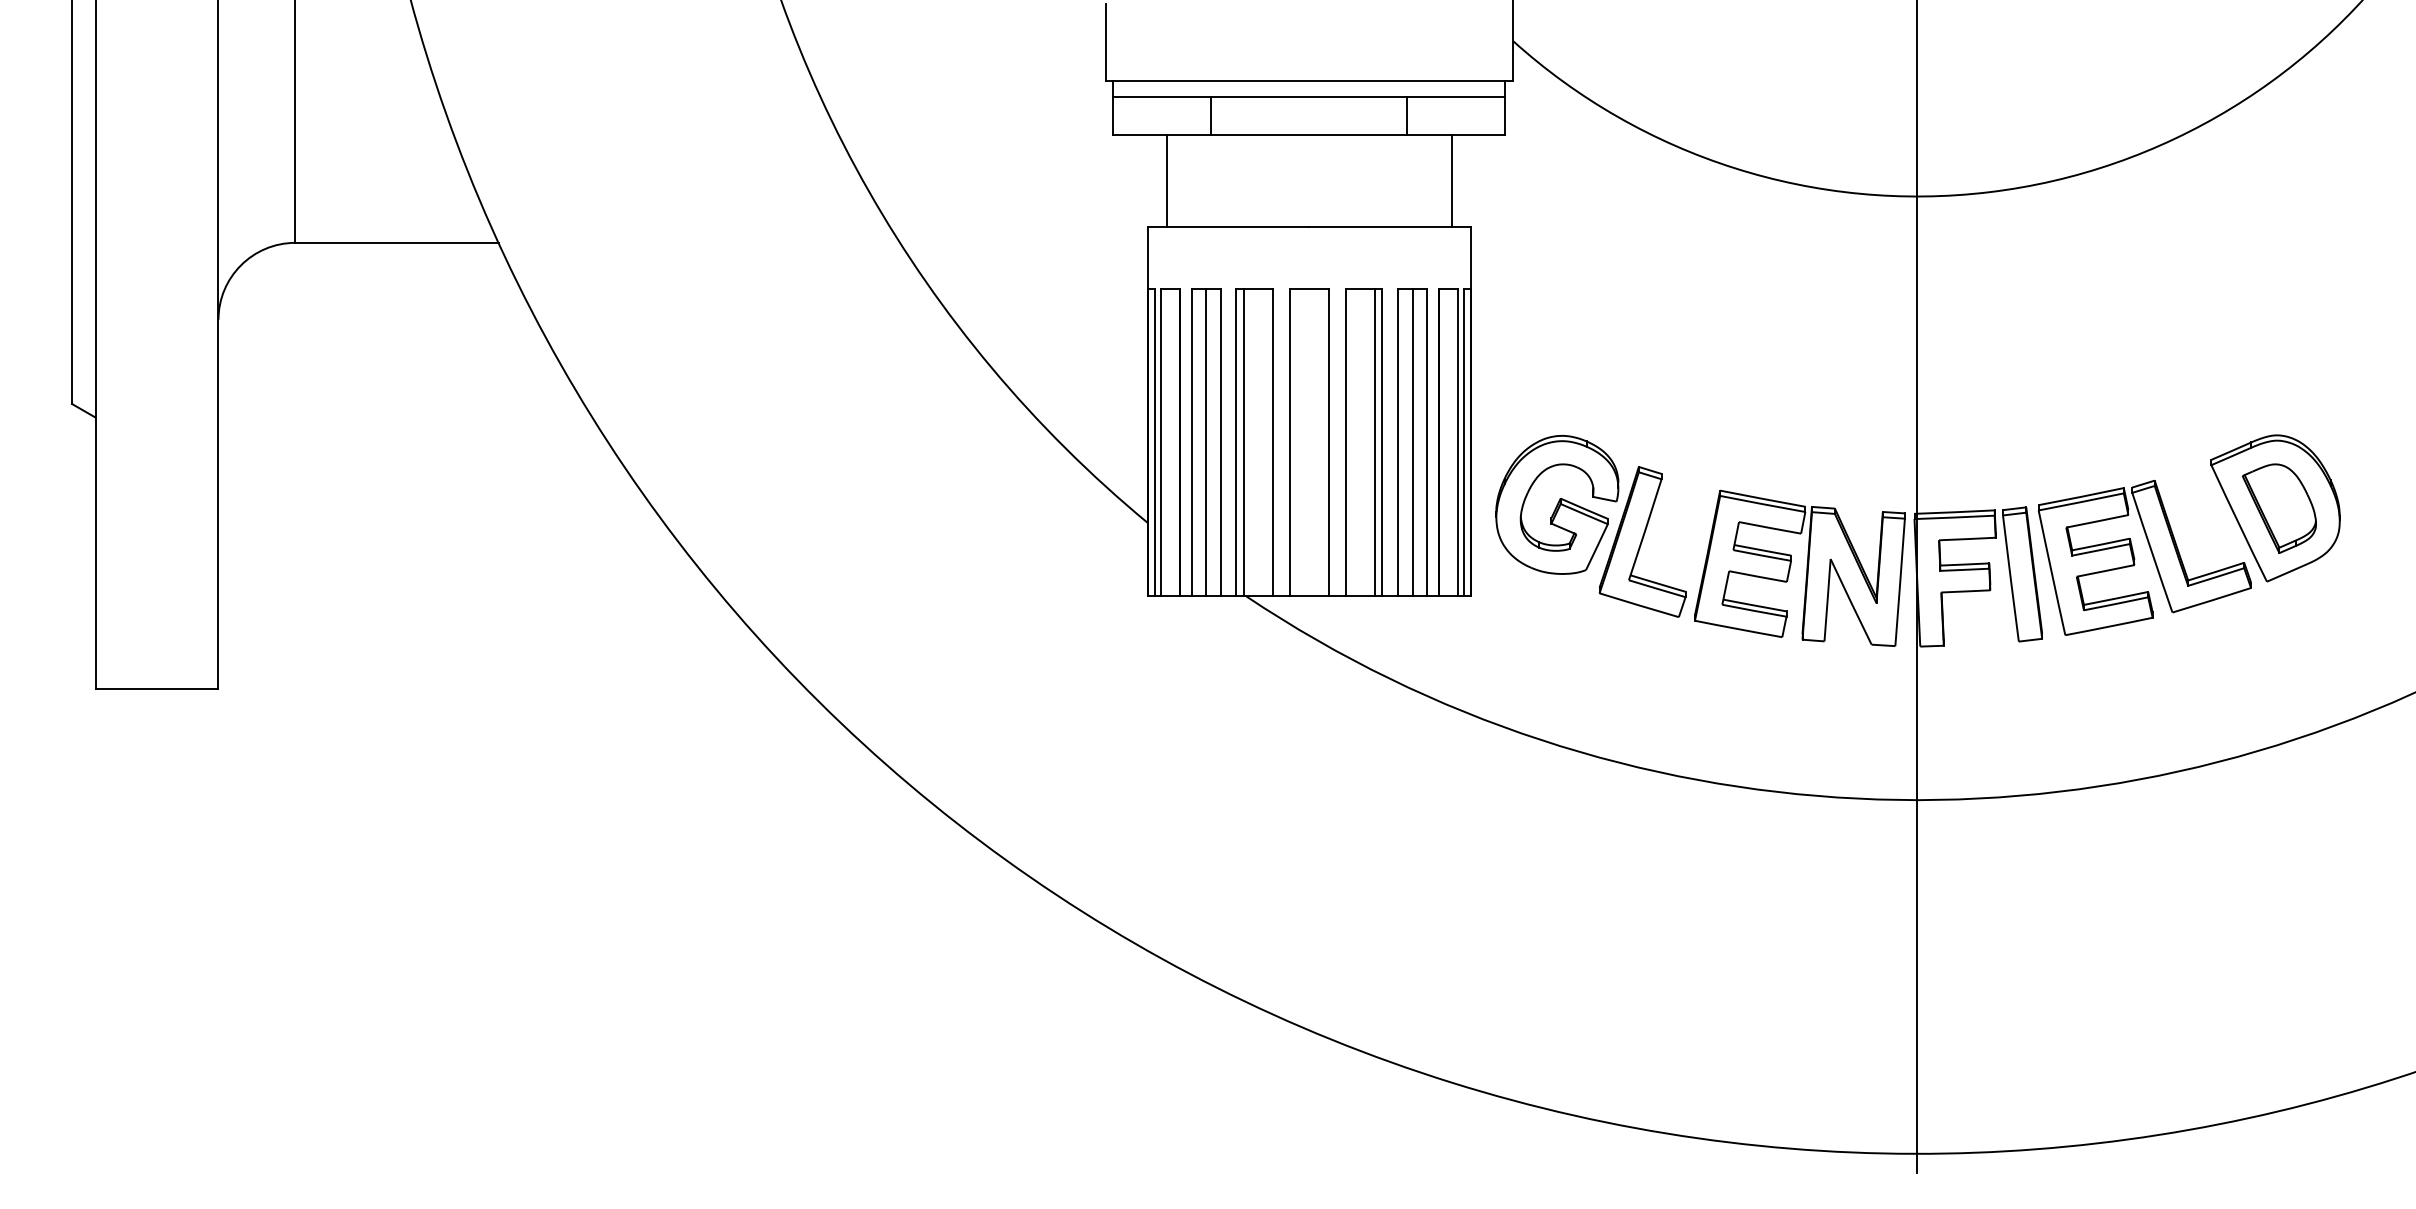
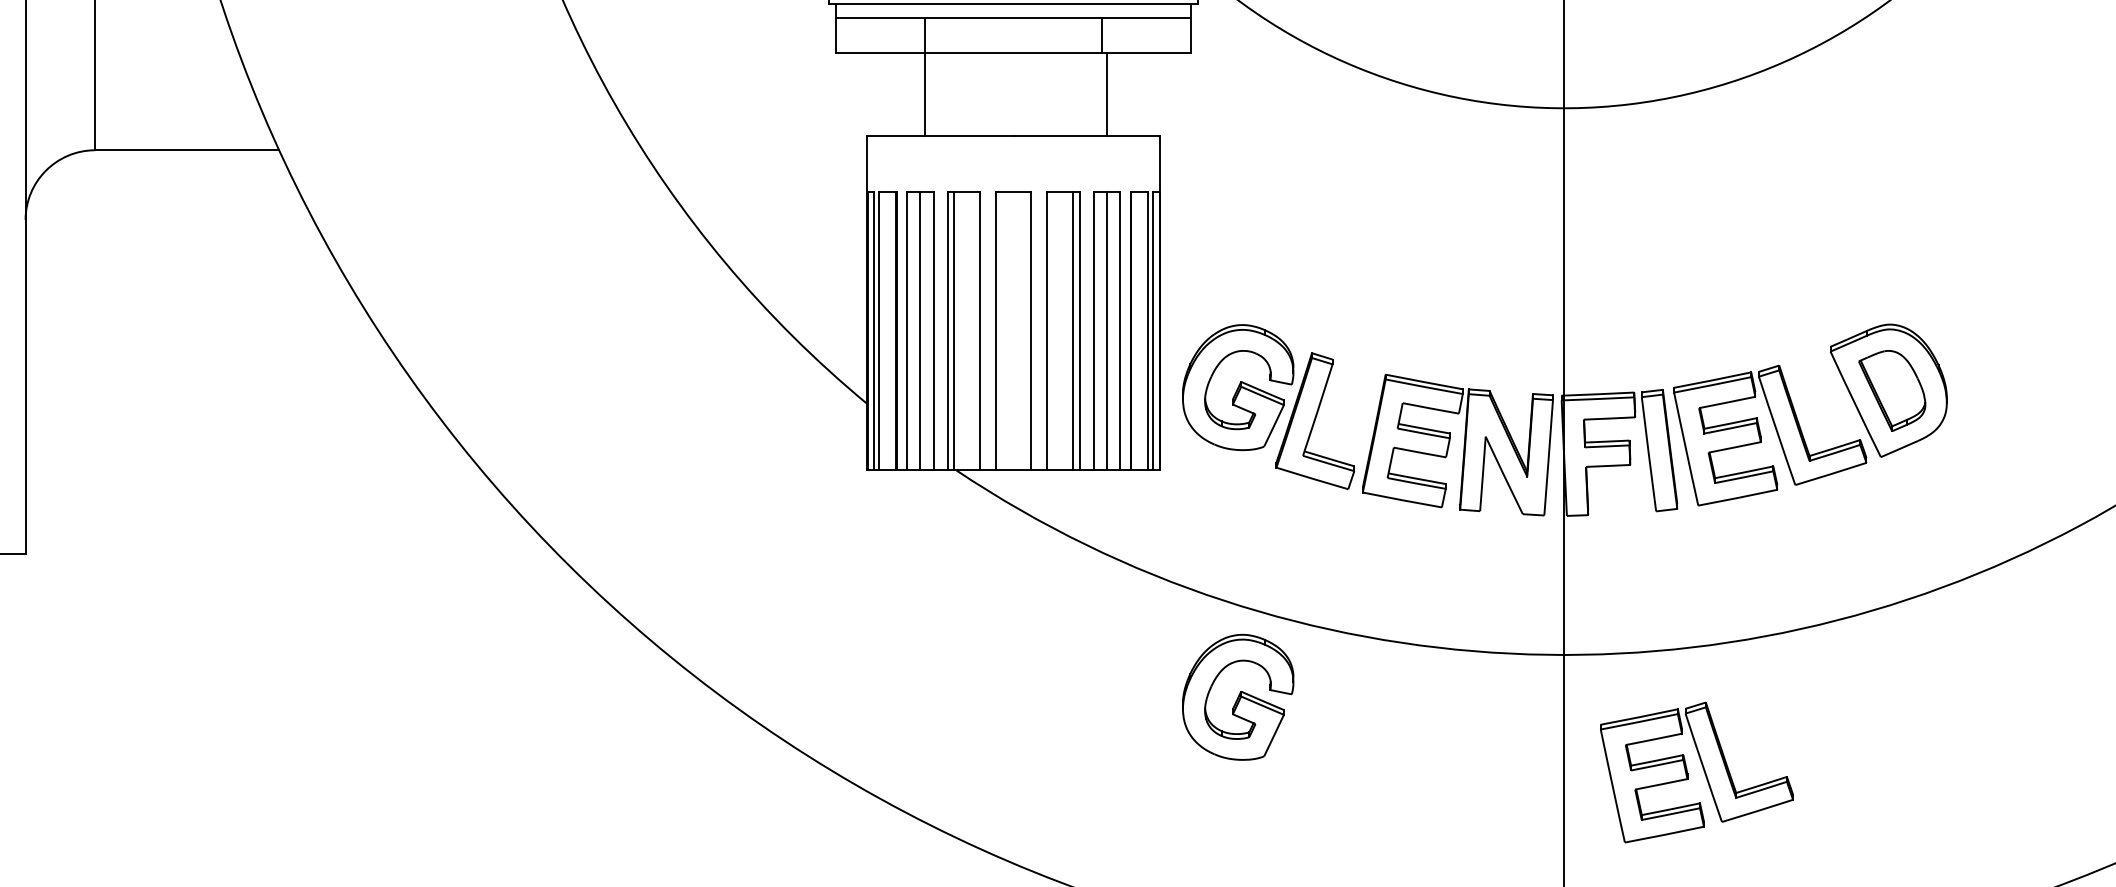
line: (1167, 181) -> (924, 94), moved
line: (1451, 181) -> (1107, 94), moved
part: (1557, 846) -> (1238, 696), added
part: (2070, 926) -> (1702, 769), added

